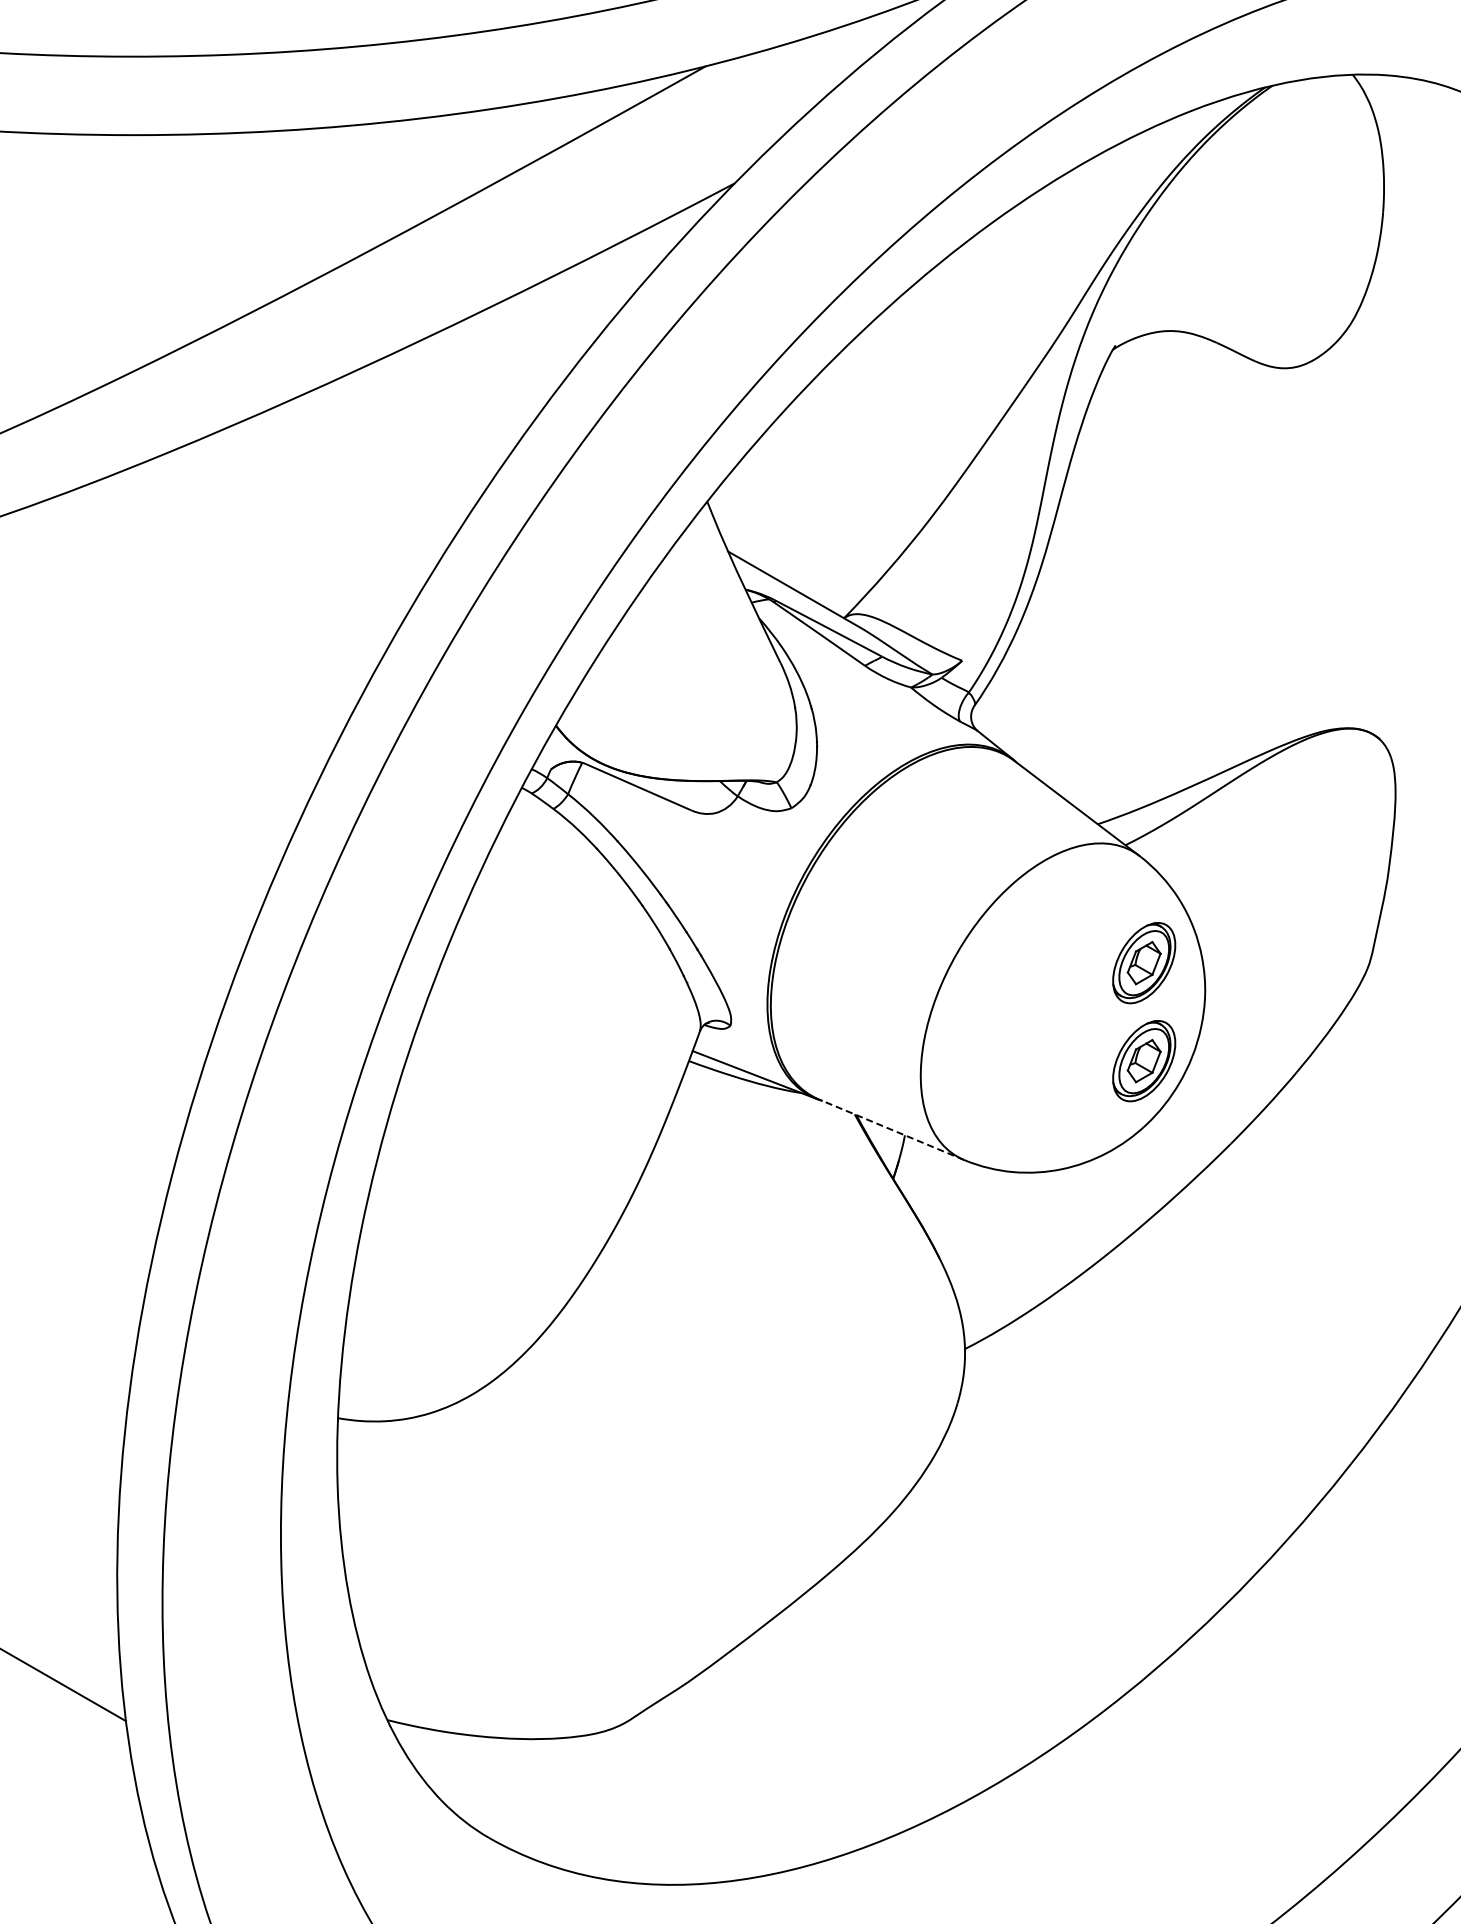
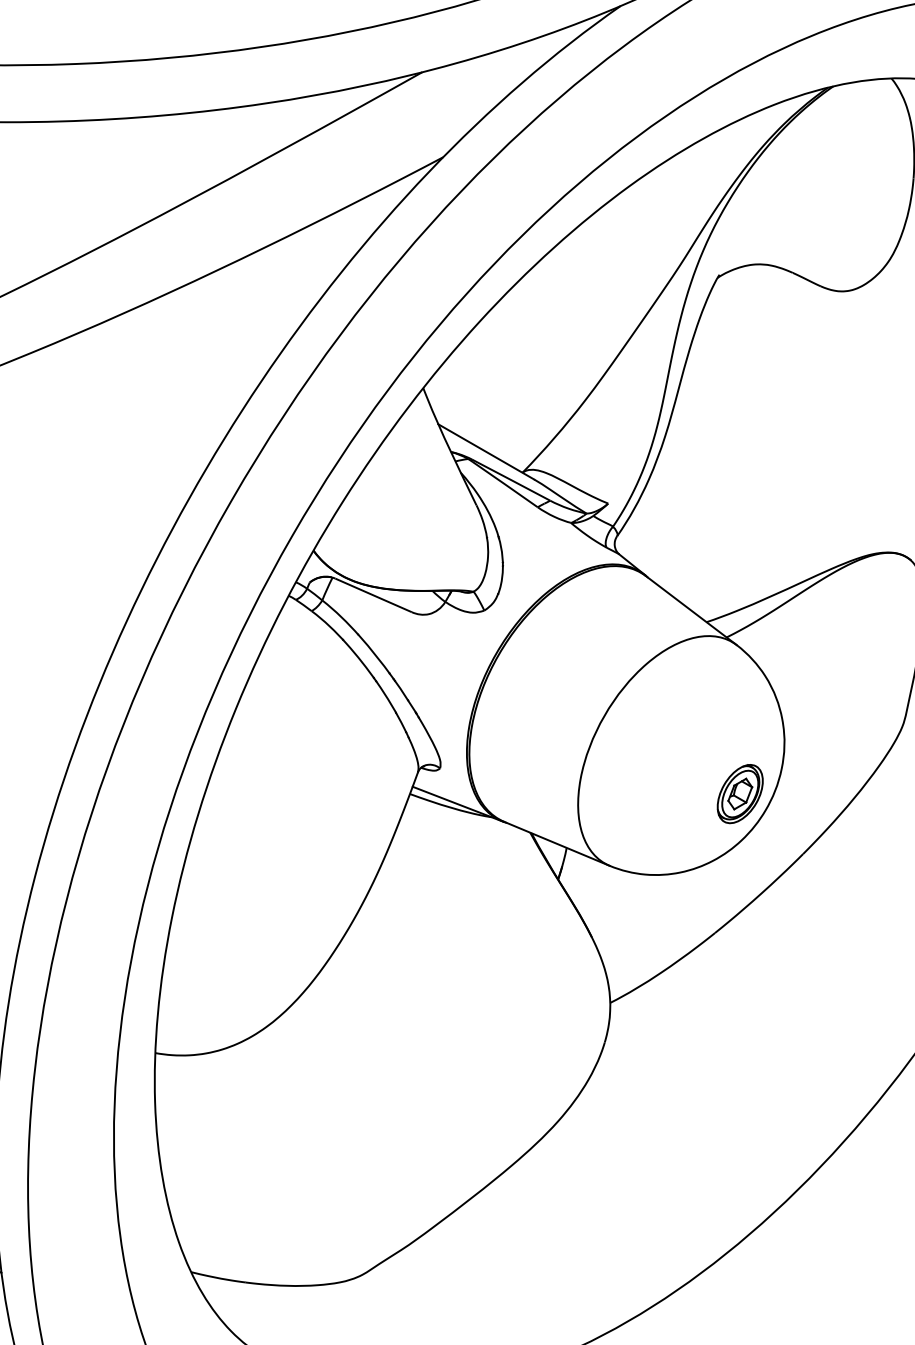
part: (1144, 963) -> (740, 723), removed
line: (891, 1129) -> (556, 843), dashed -> solid

